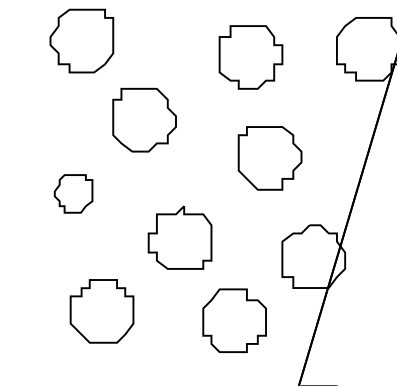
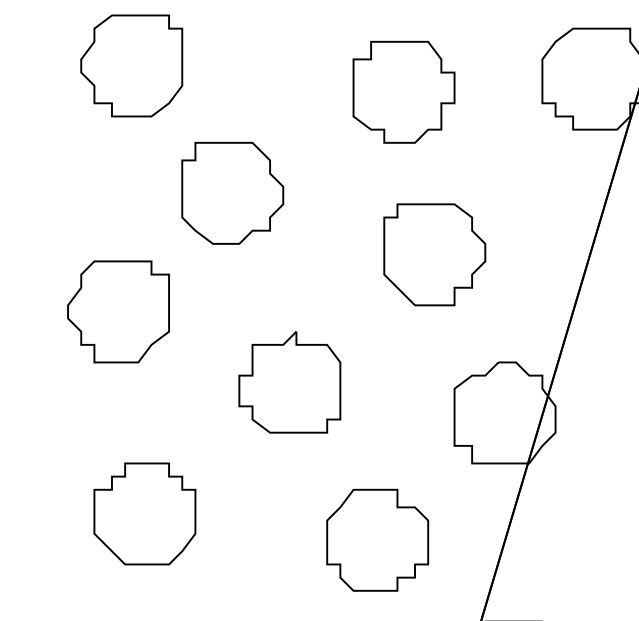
part: (73, 193) -> (118, 311), size x1.67
part: (101, 311) -> (144, 514), moved
part: (234, 320) -> (377, 539), moved

